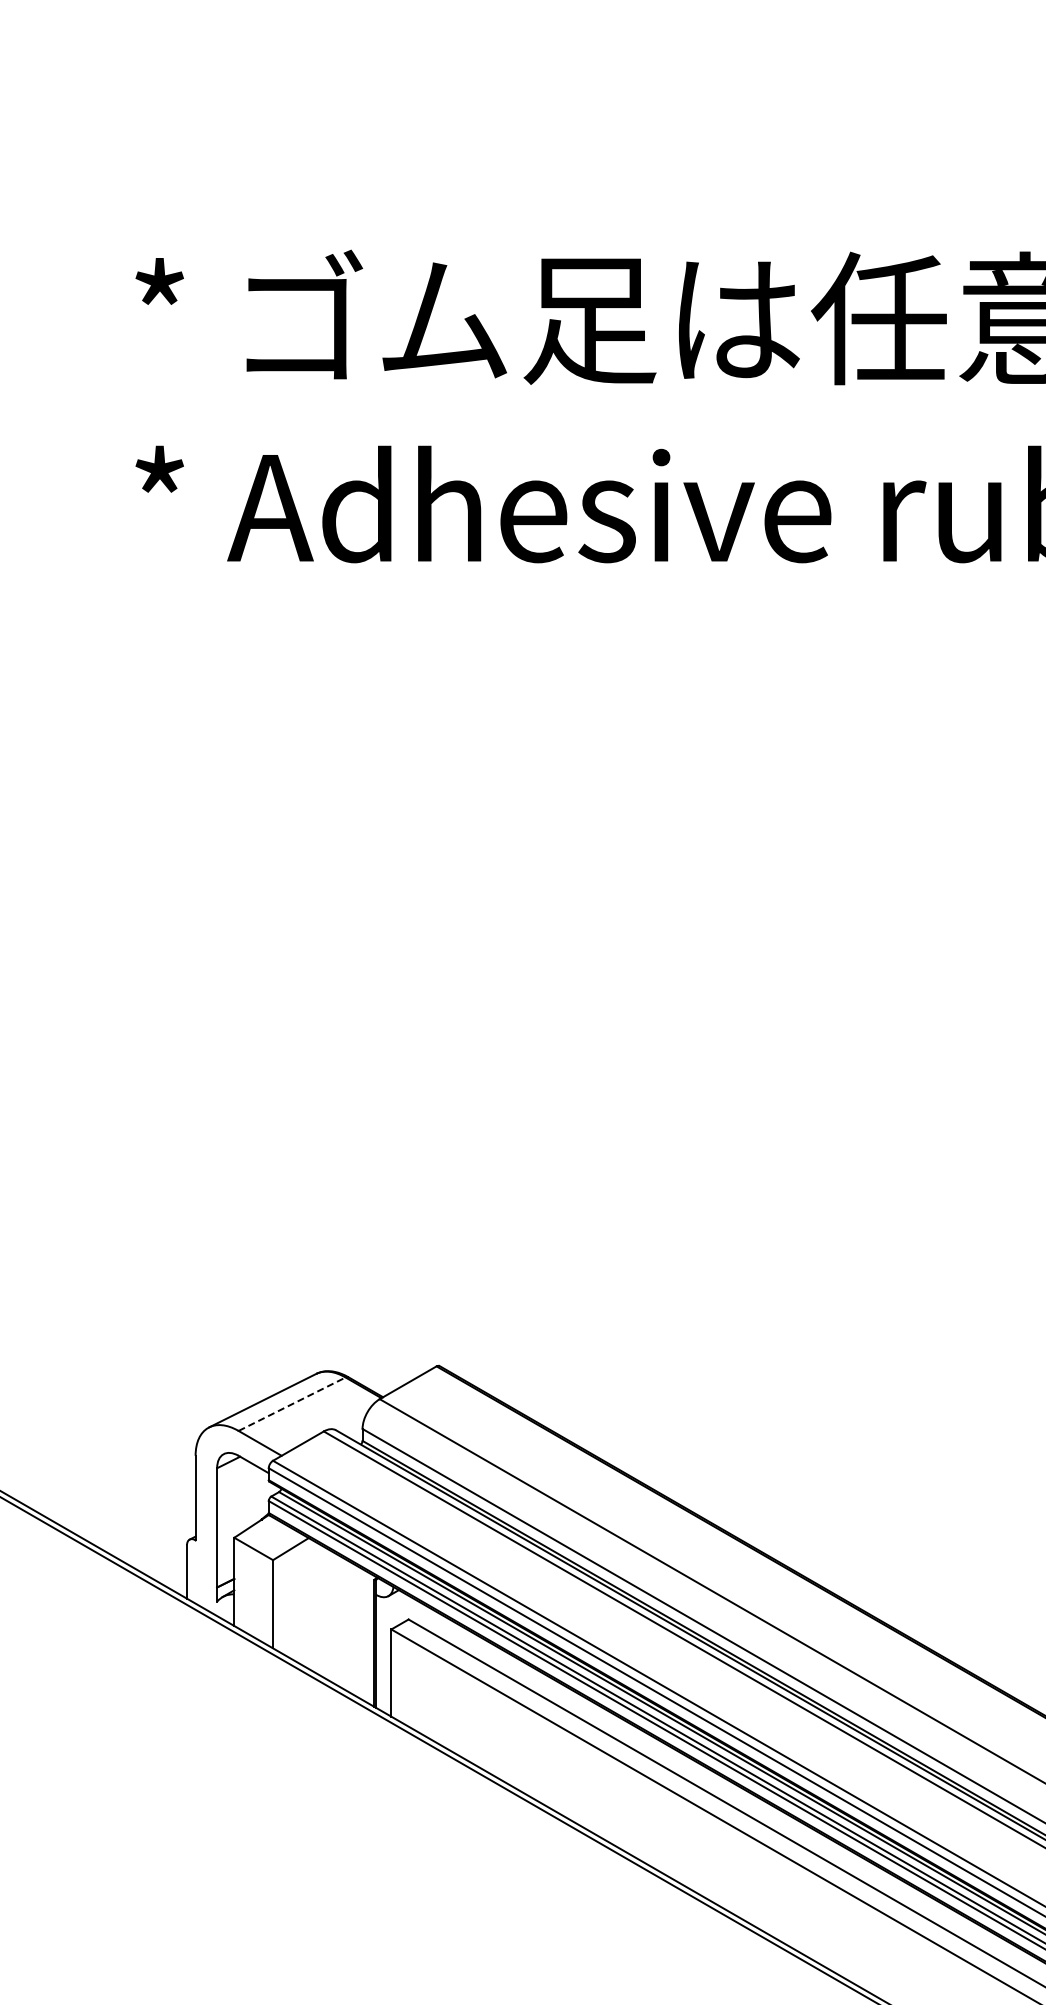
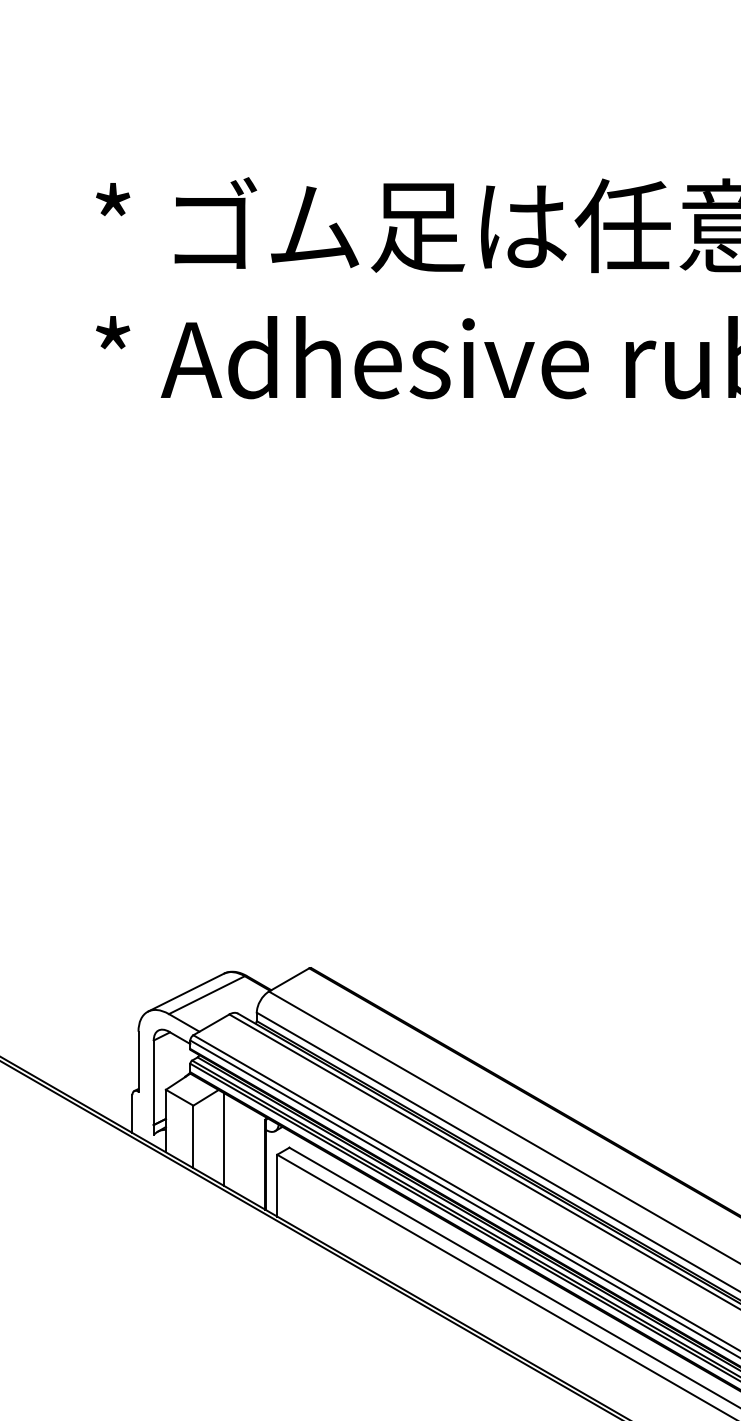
line: (292, 1404) -> (207, 995), dashed -> solid
line: (316, 1607) -> (224, 1139), added

